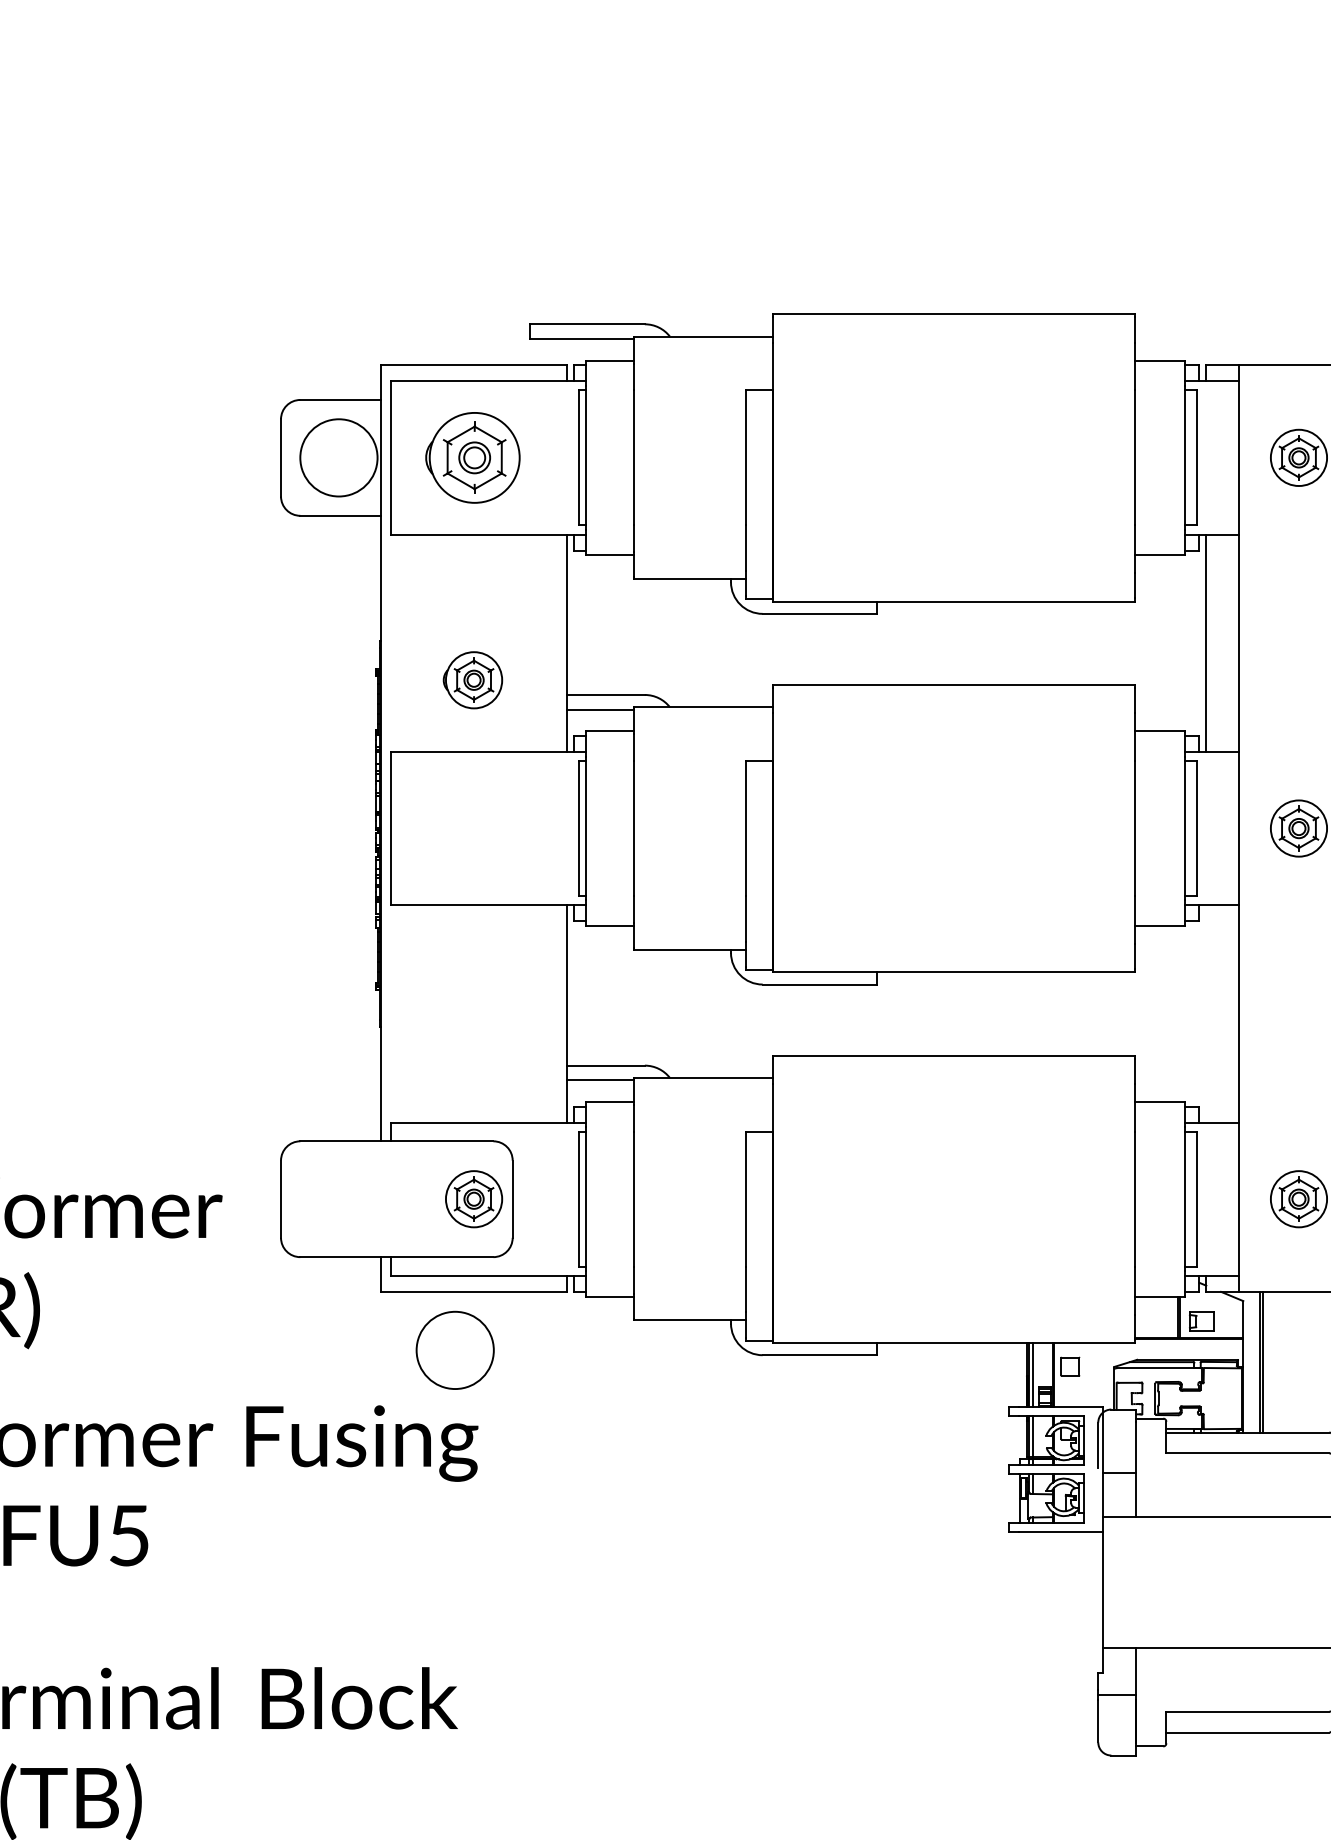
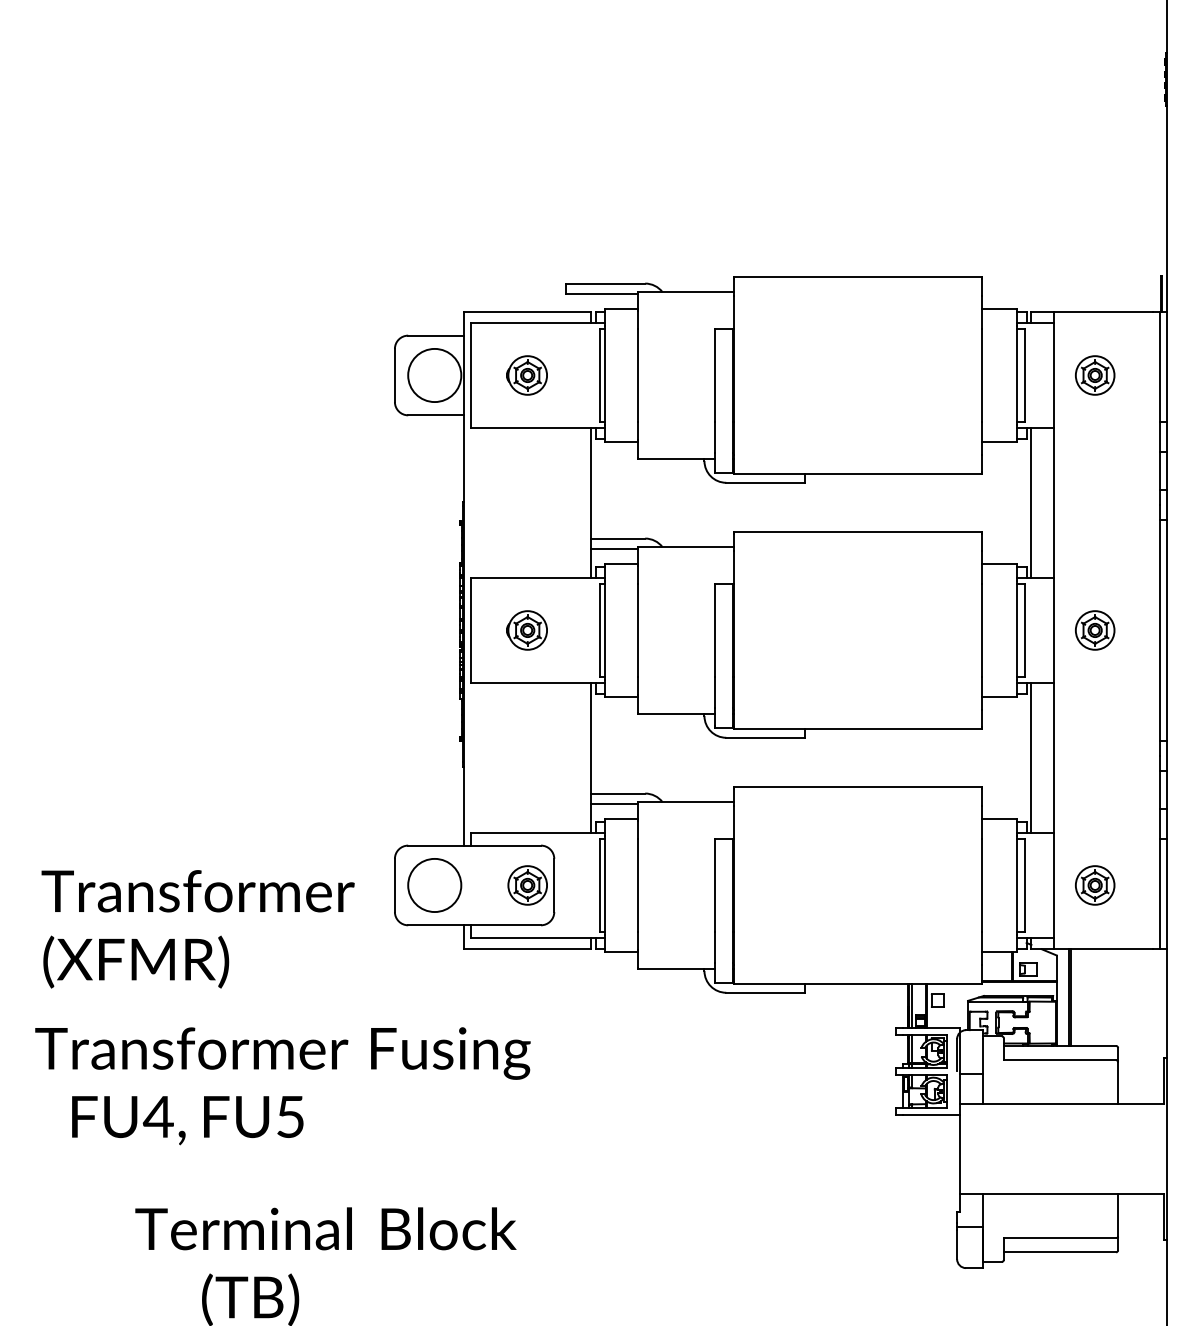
part: (472, 457) -> (526, 375), size x0.62
part: (472, 680) -> (526, 630), moved
line: (1206, 1013) -> (1031, 757), added
circle: (454, 1350) -> (434, 885), moved

